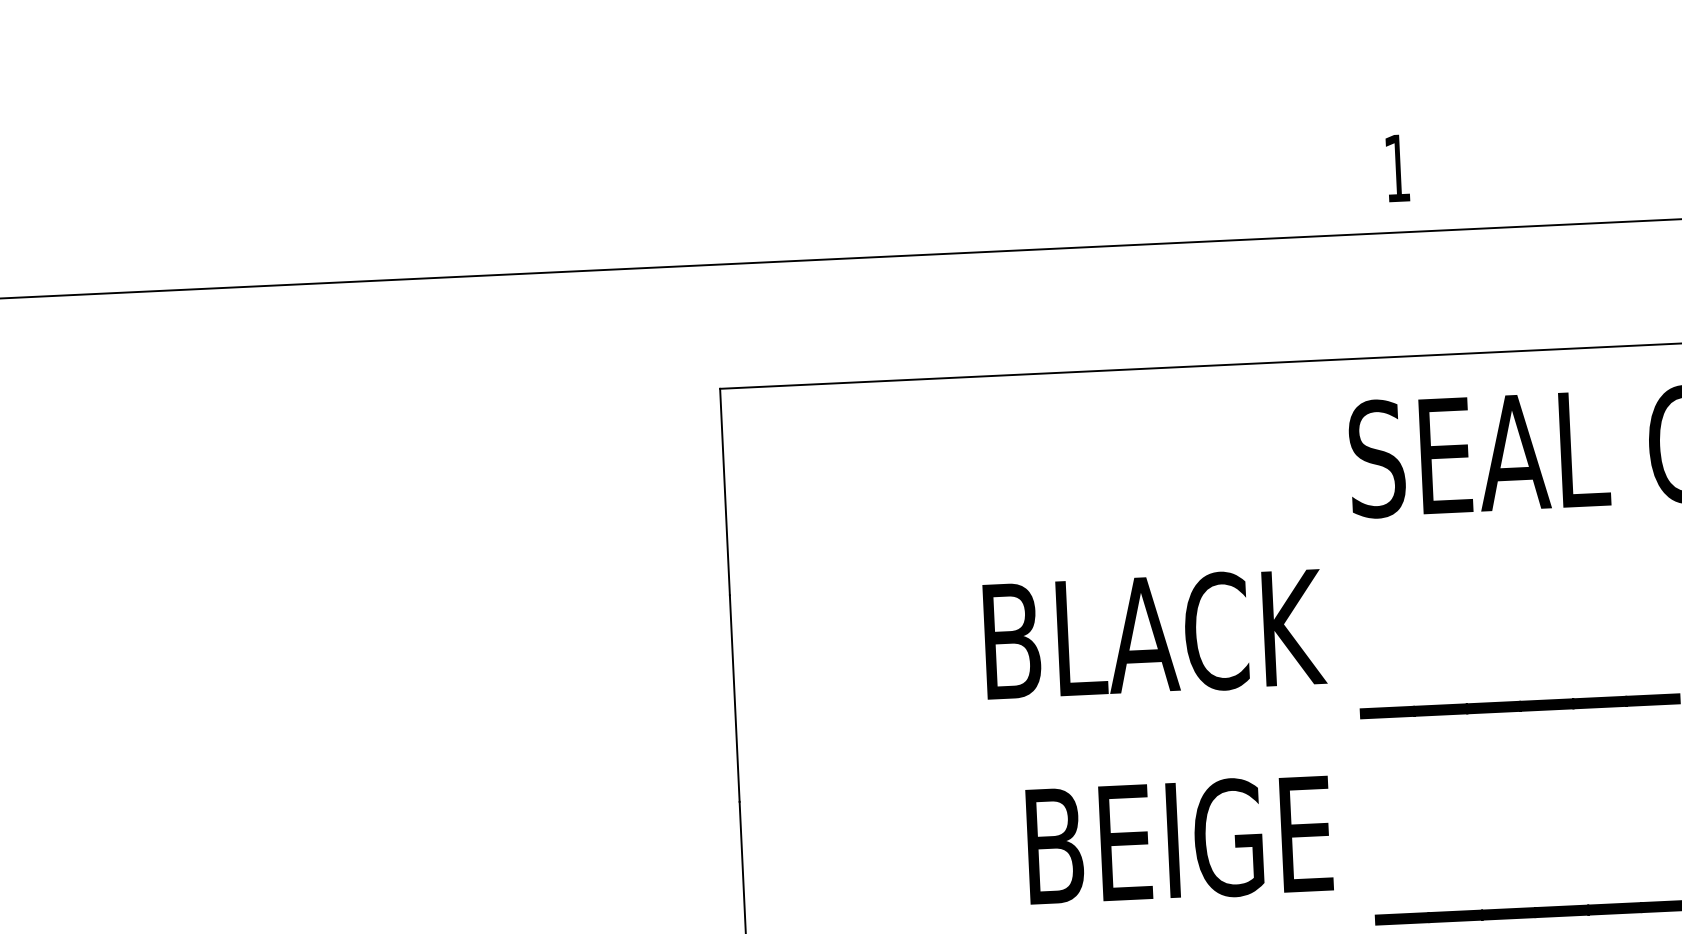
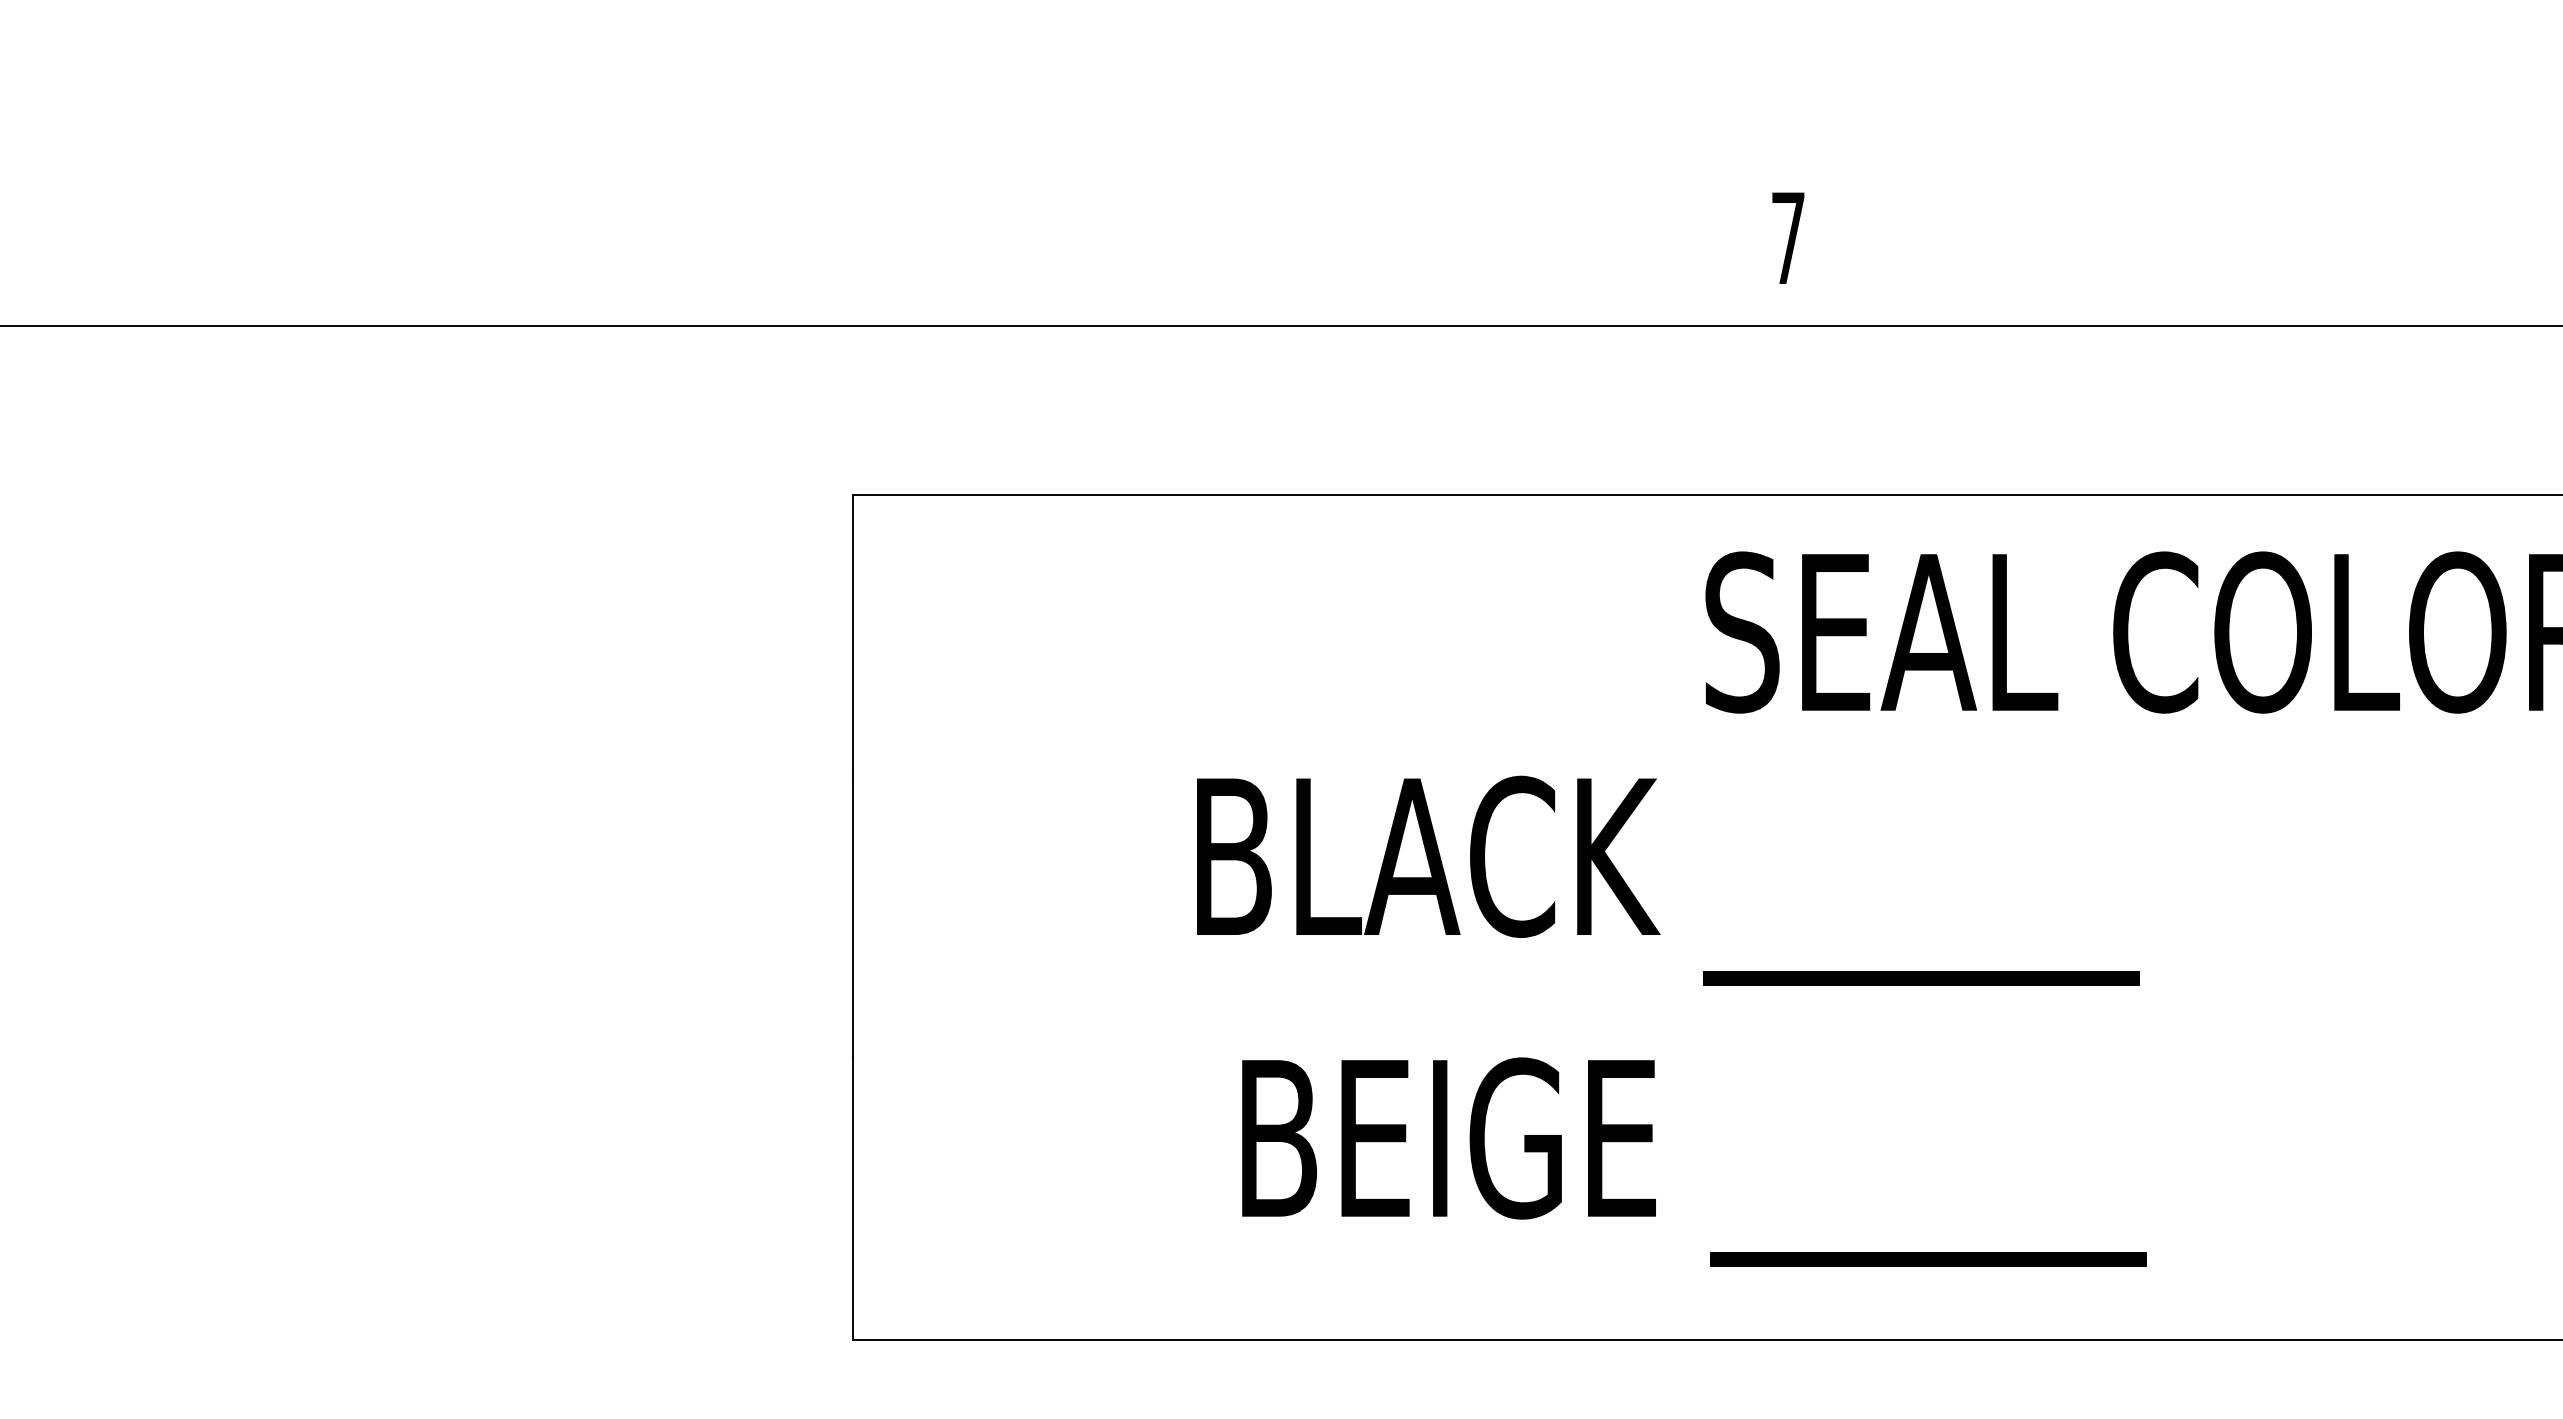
text: (1397, 167) -> (1788, 237), 1 -> 7

